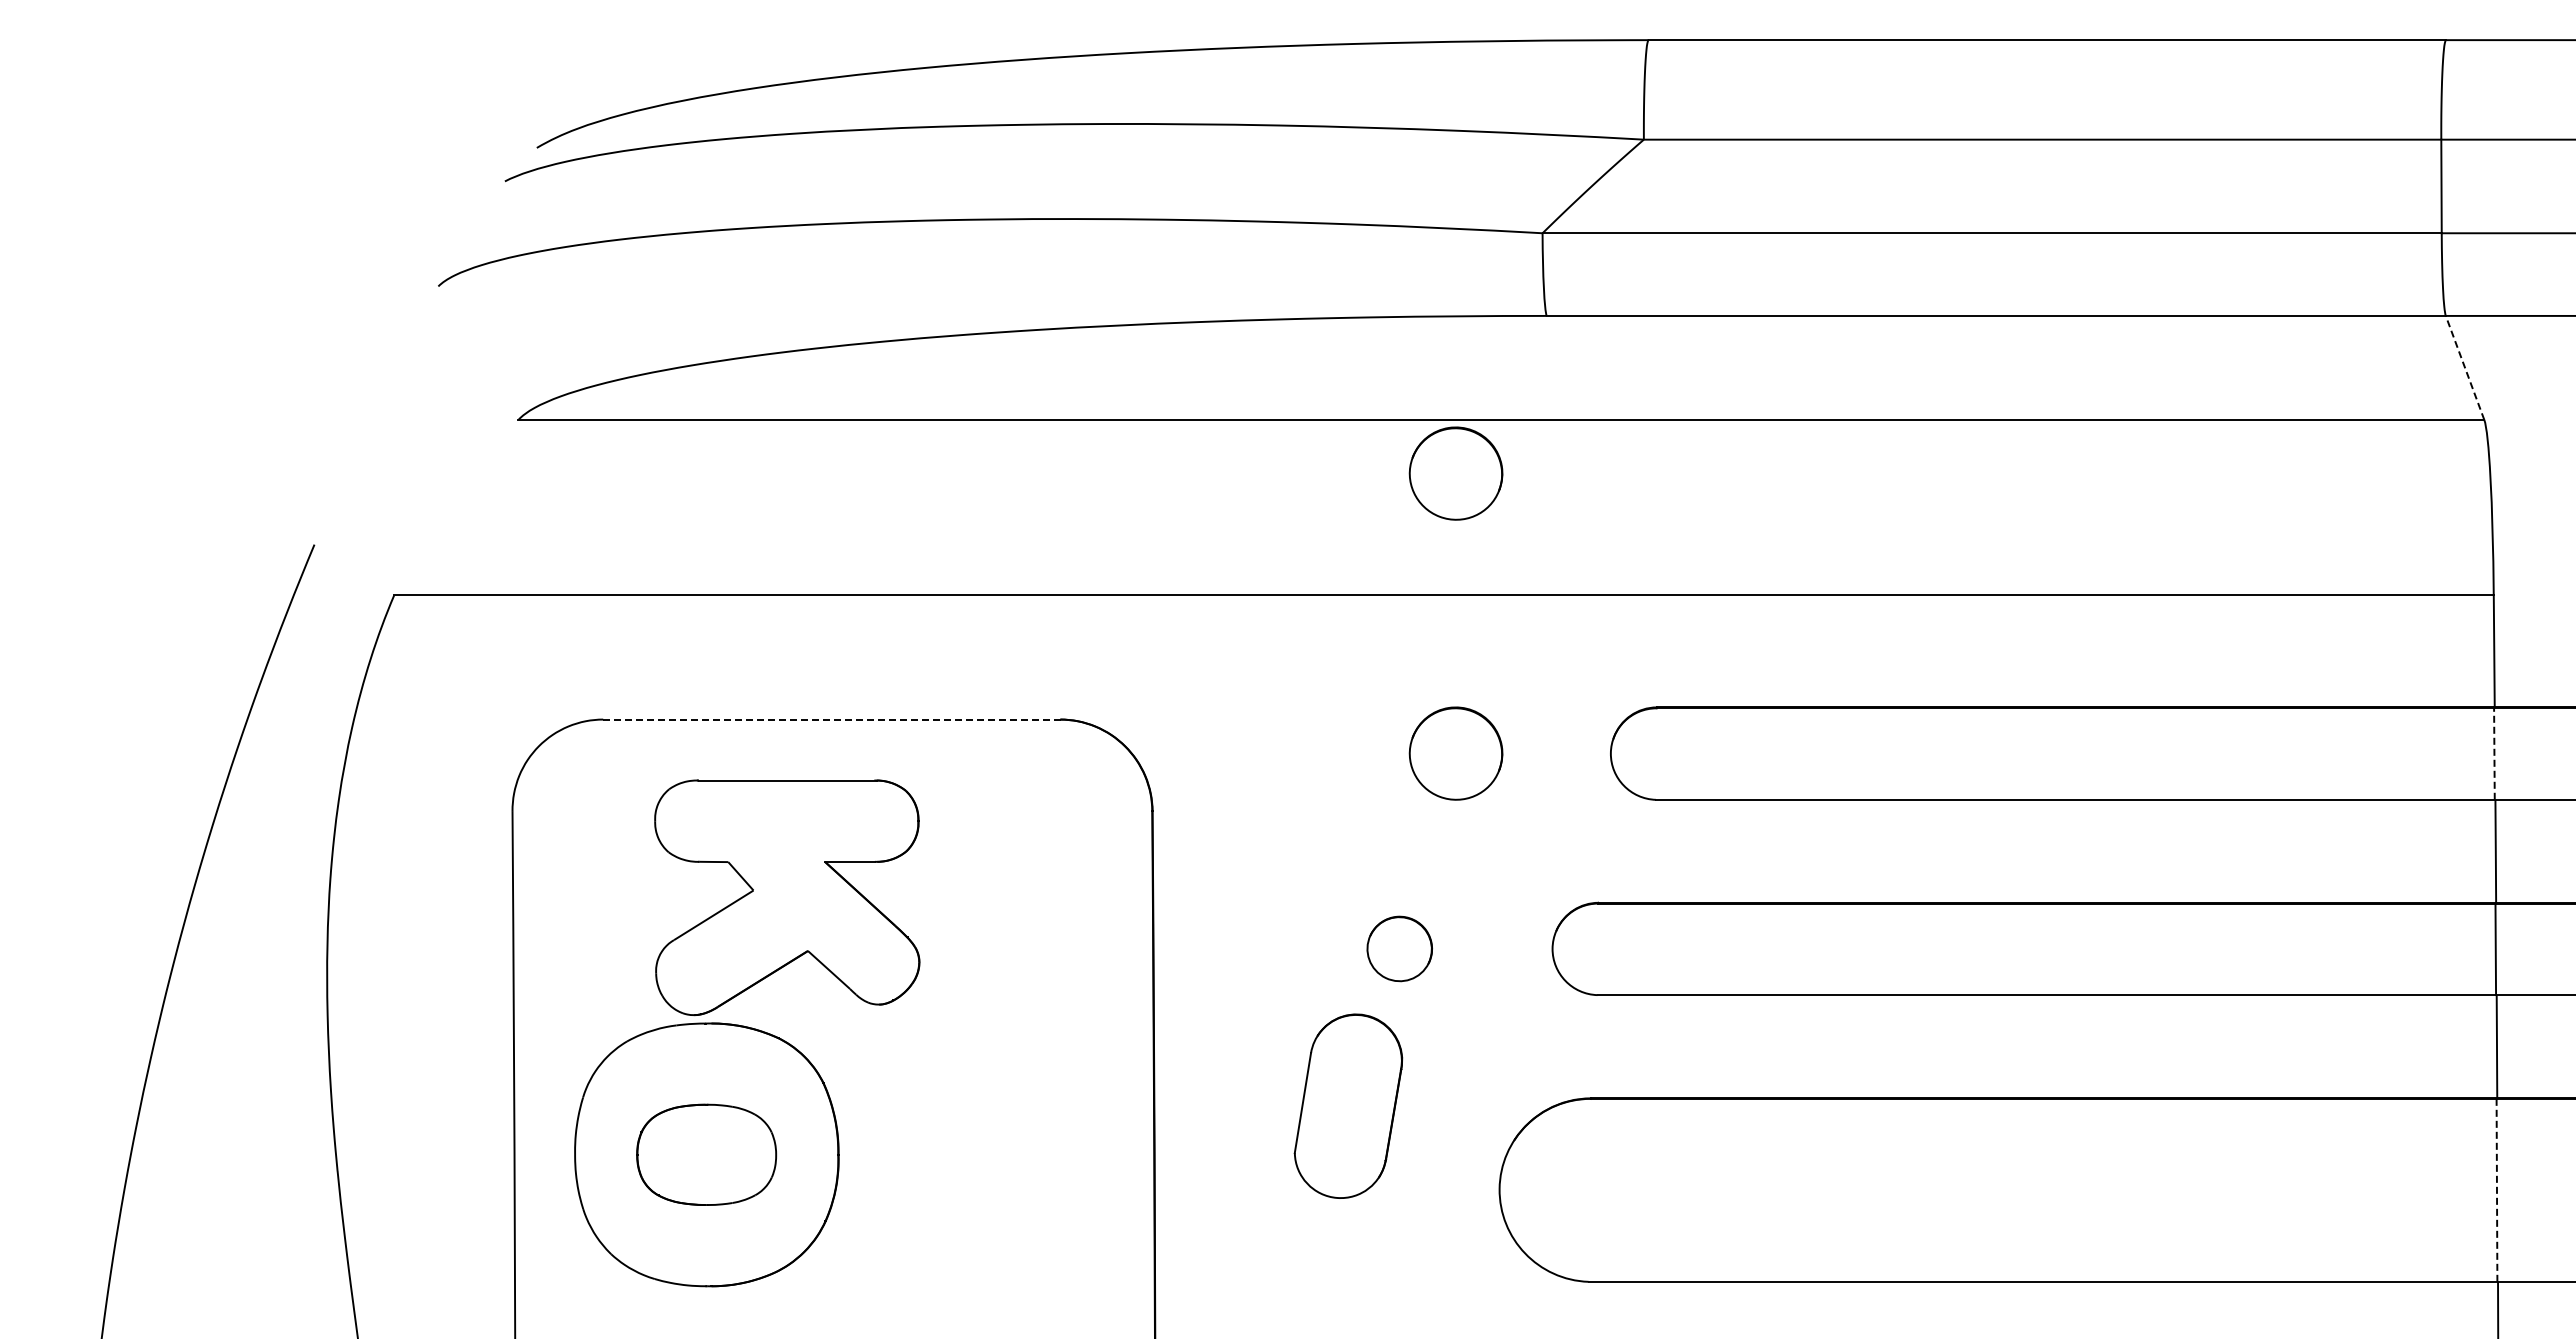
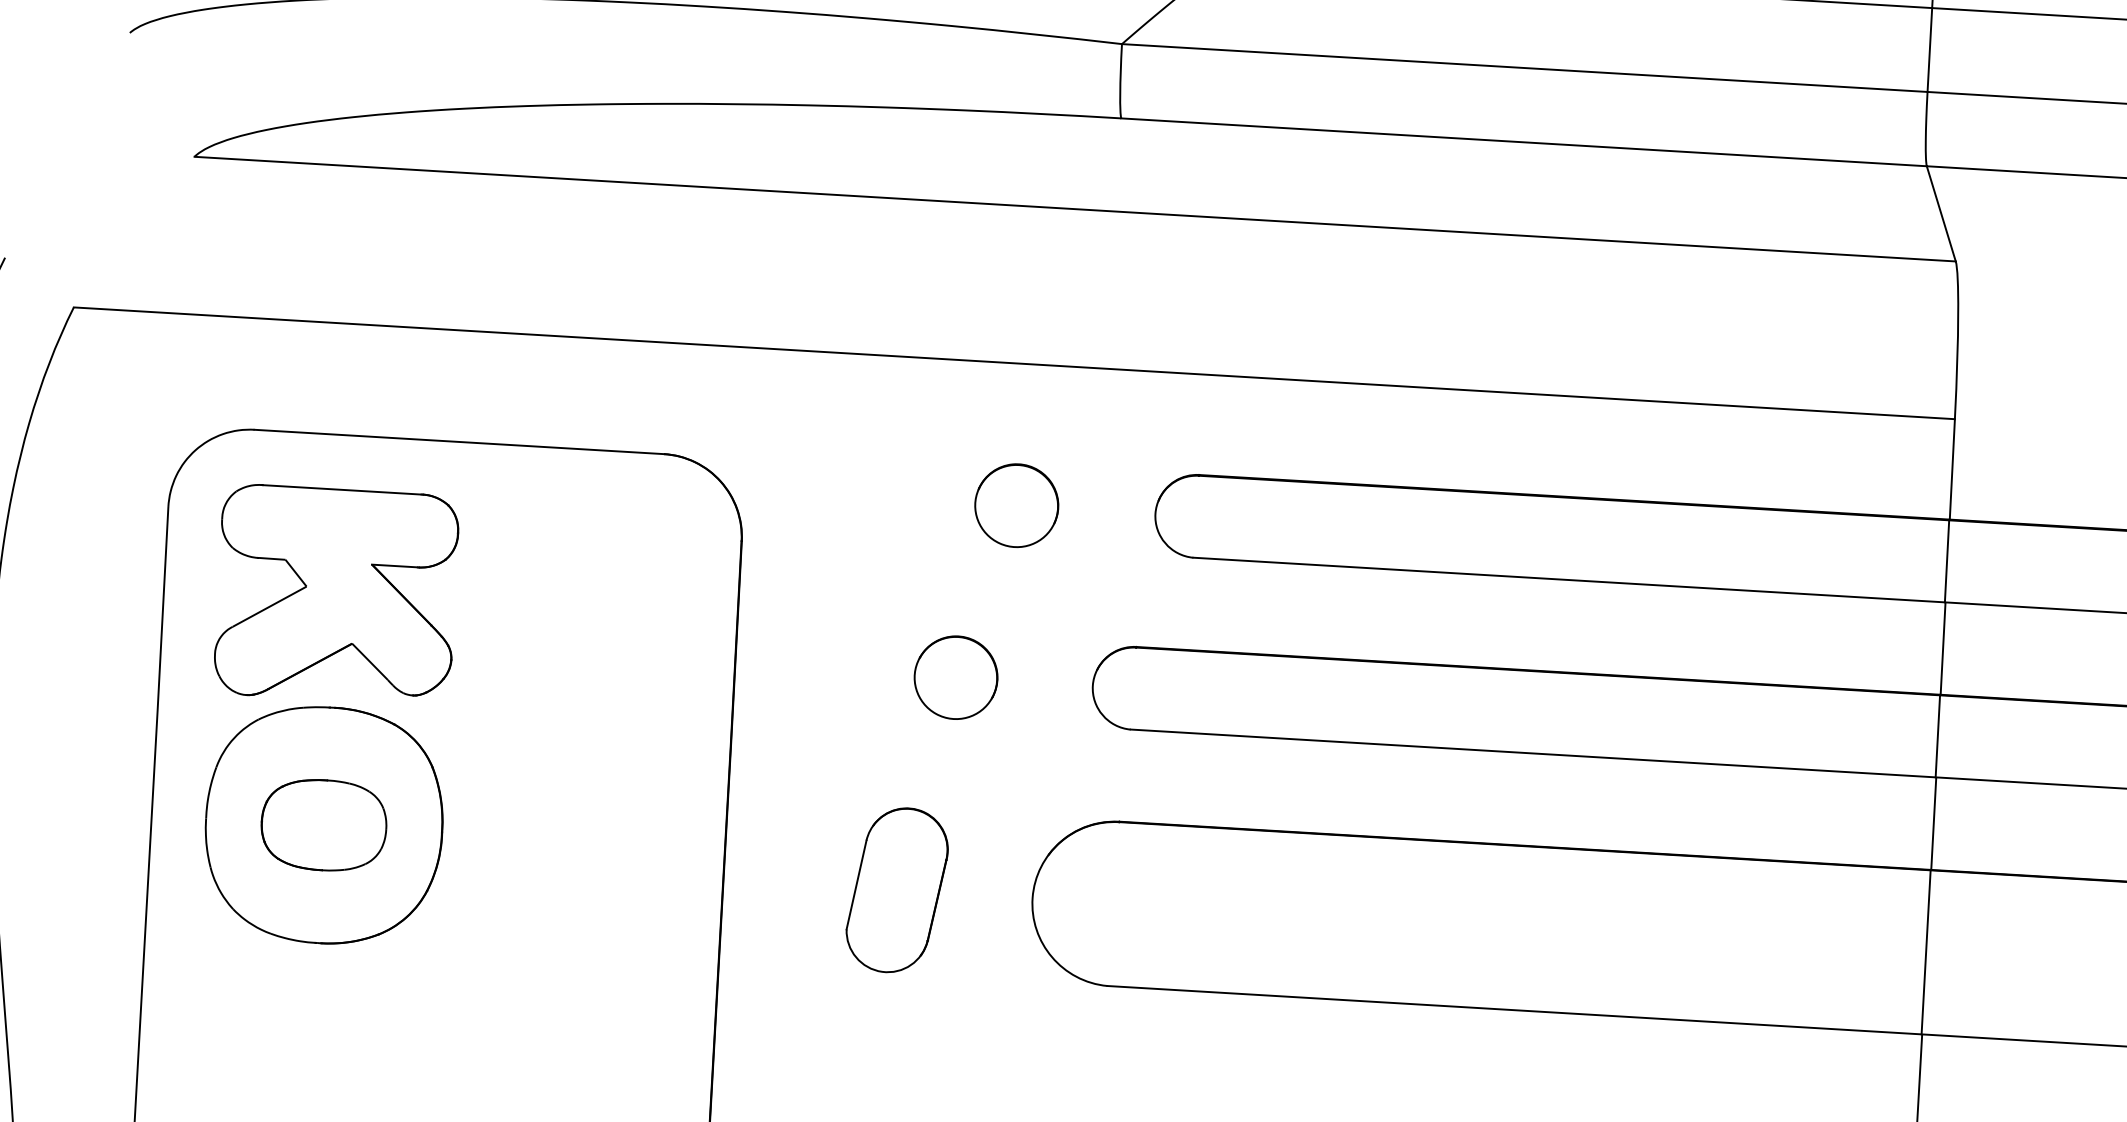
line: (2464, 367) -> (1940, 213), dashed -> solid
part: (1455, 473) -> (1031, 254), removed
line: (831, 719) -> (459, 441), dashed -> solid
line: (2494, 754) -> (1947, 561), dashed -> solid
part: (787, 897) -> (336, 594), moved
part: (1399, 948) -> (955, 677), size x1.43
part: (1348, 1105) -> (897, 889), moved
line: (2496, 1190) -> (1925, 952), dashed -> solid

